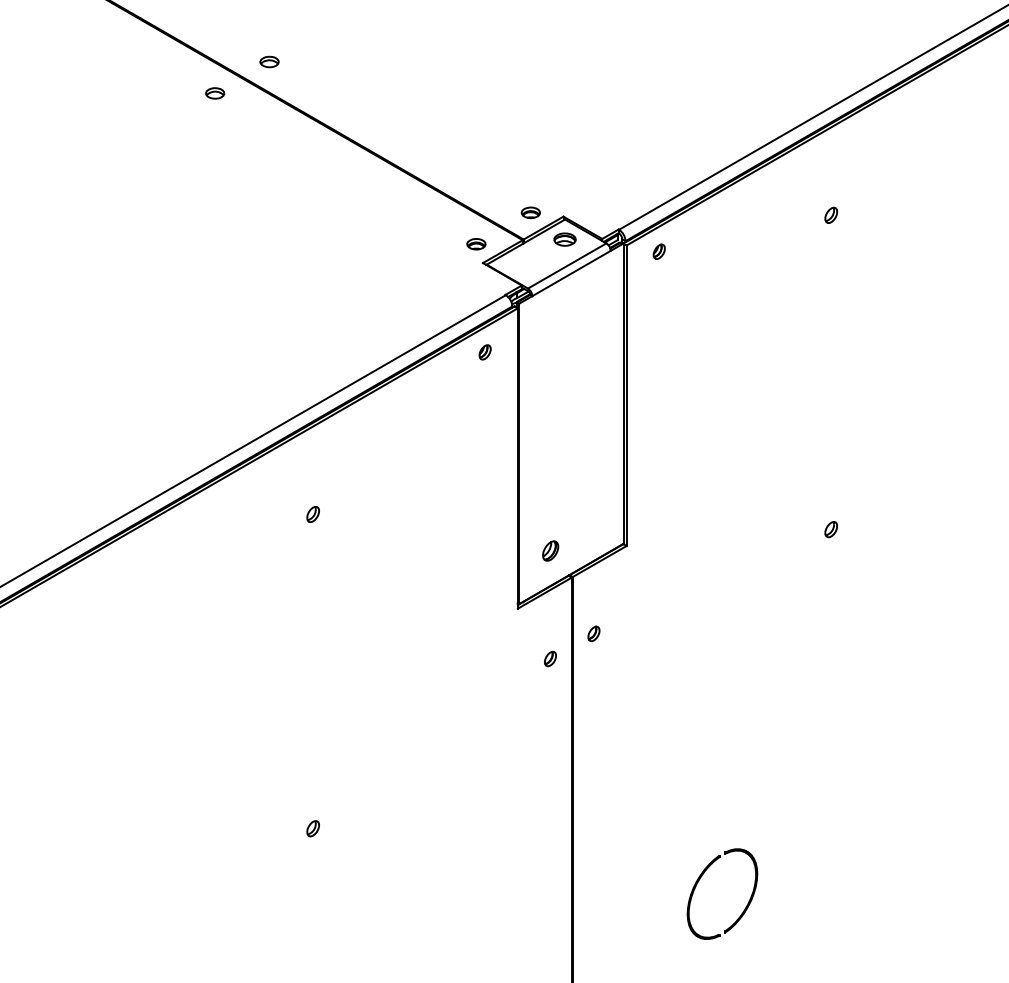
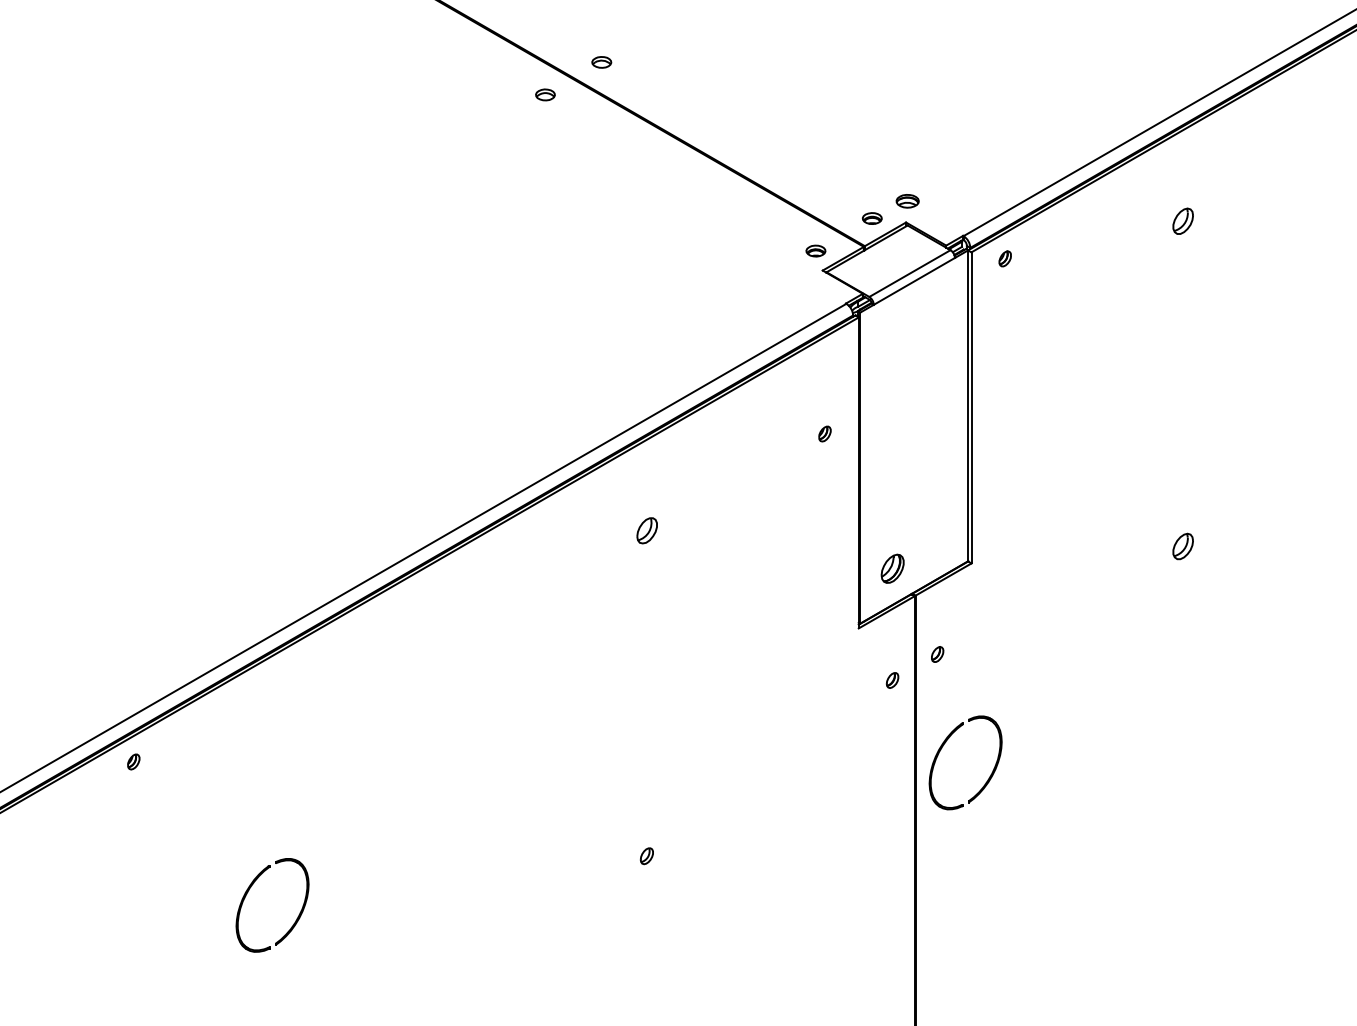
part: (831, 214) -> (1183, 220), size x1.6
part: (564, 239) -> (907, 201), moved
part: (484, 351) -> (824, 433), moved
part: (312, 514) -> (646, 530), size x1.6
part: (831, 529) -> (1183, 546), size x1.6
part: (550, 550) -> (892, 568), size x1.4
part: (700, 880) -> (942, 748), moved

